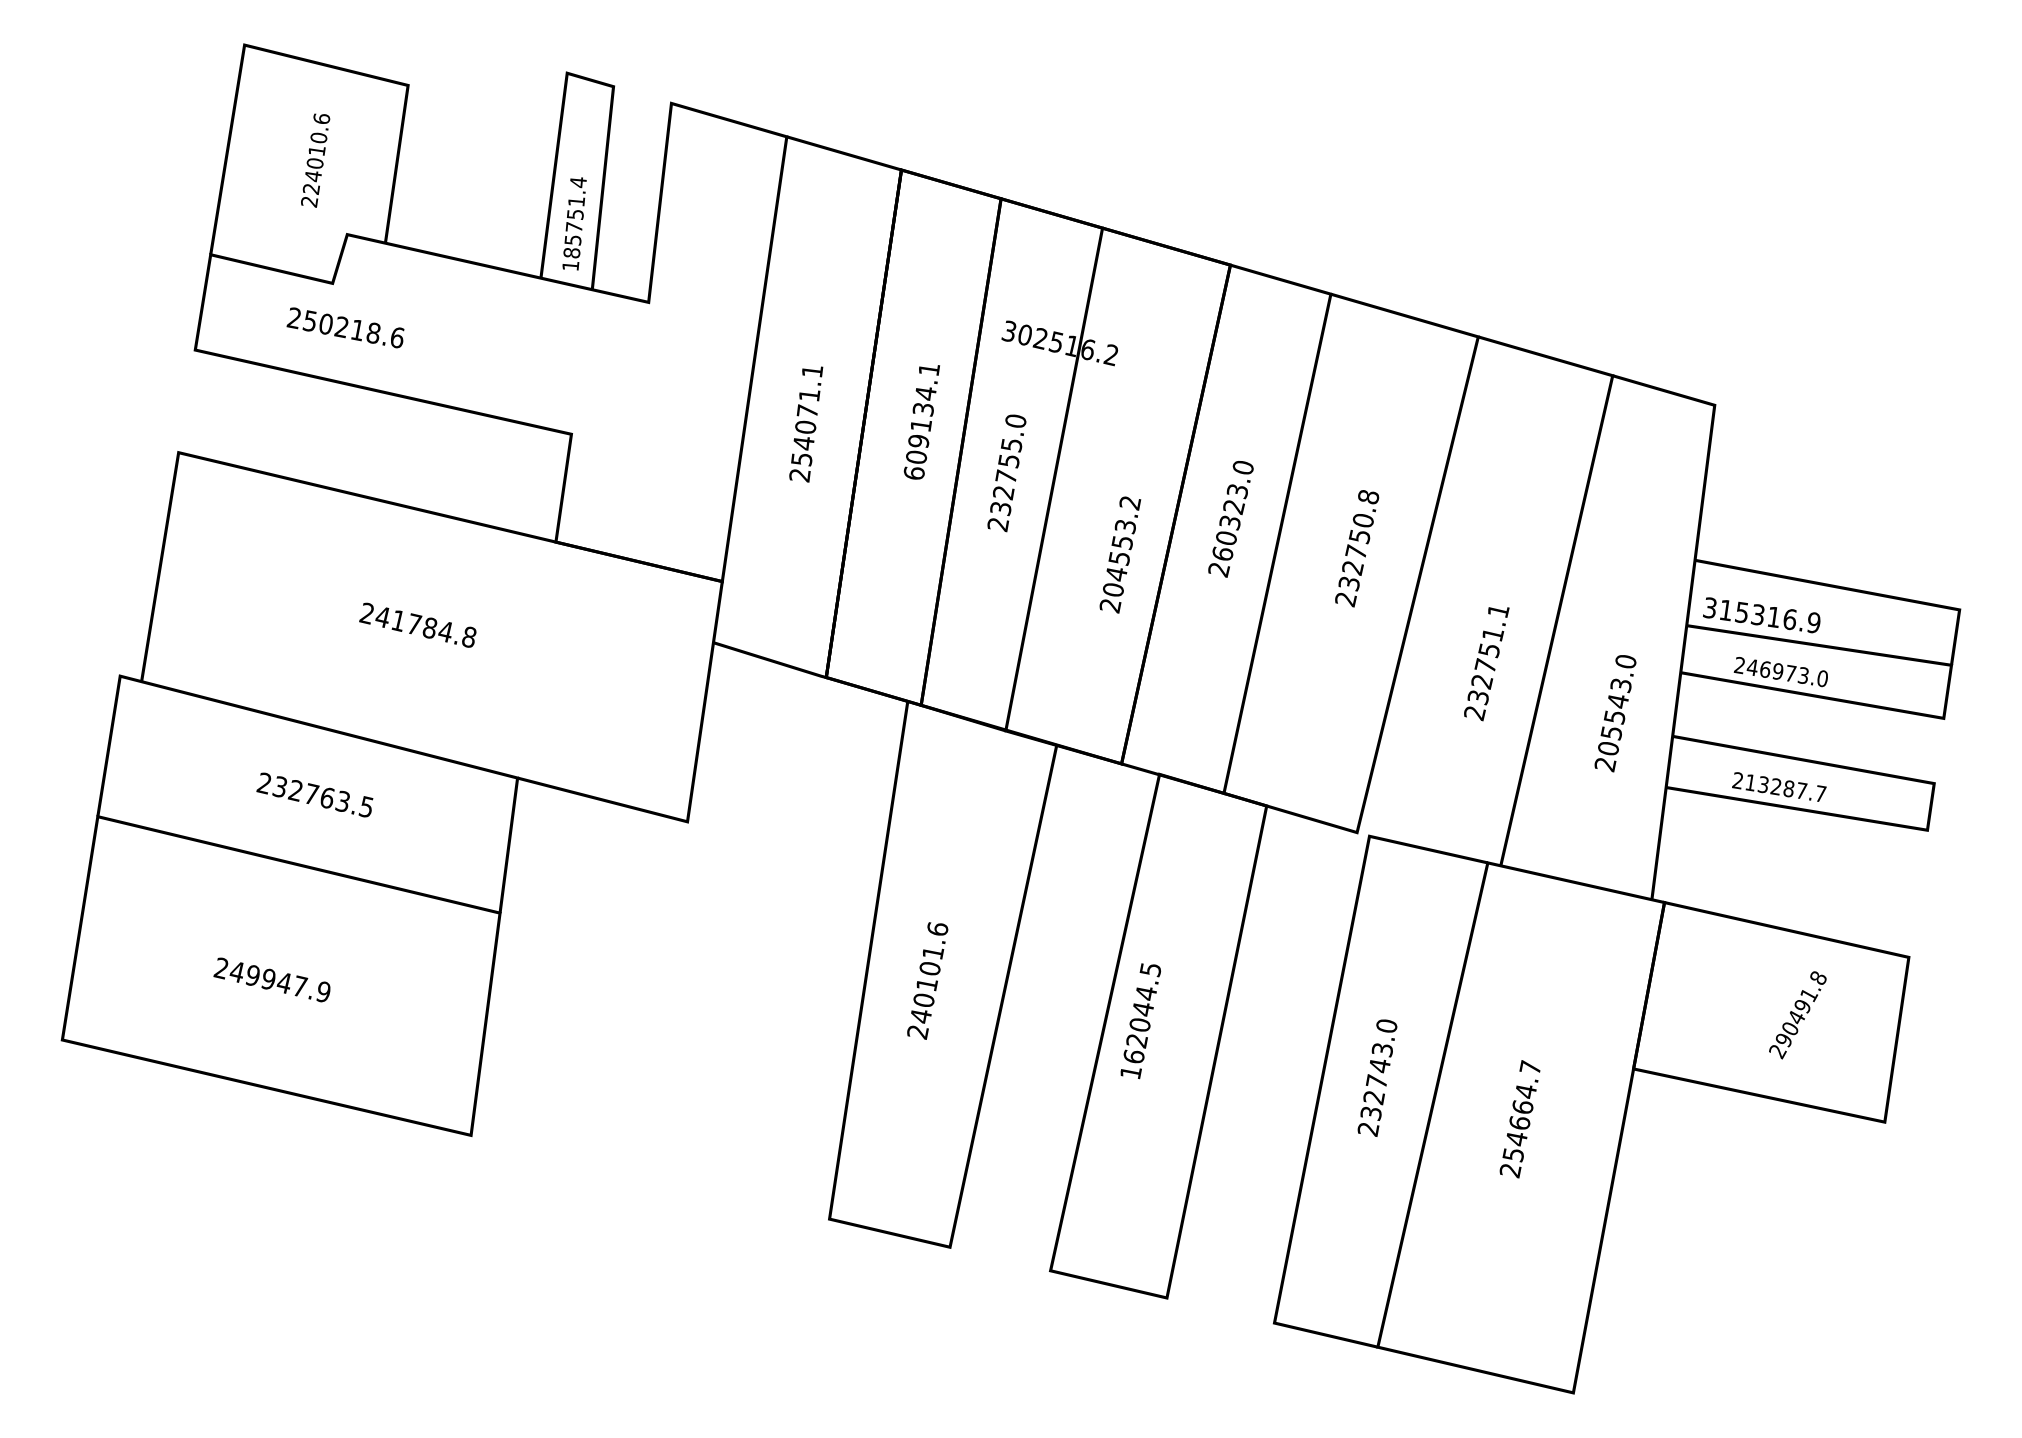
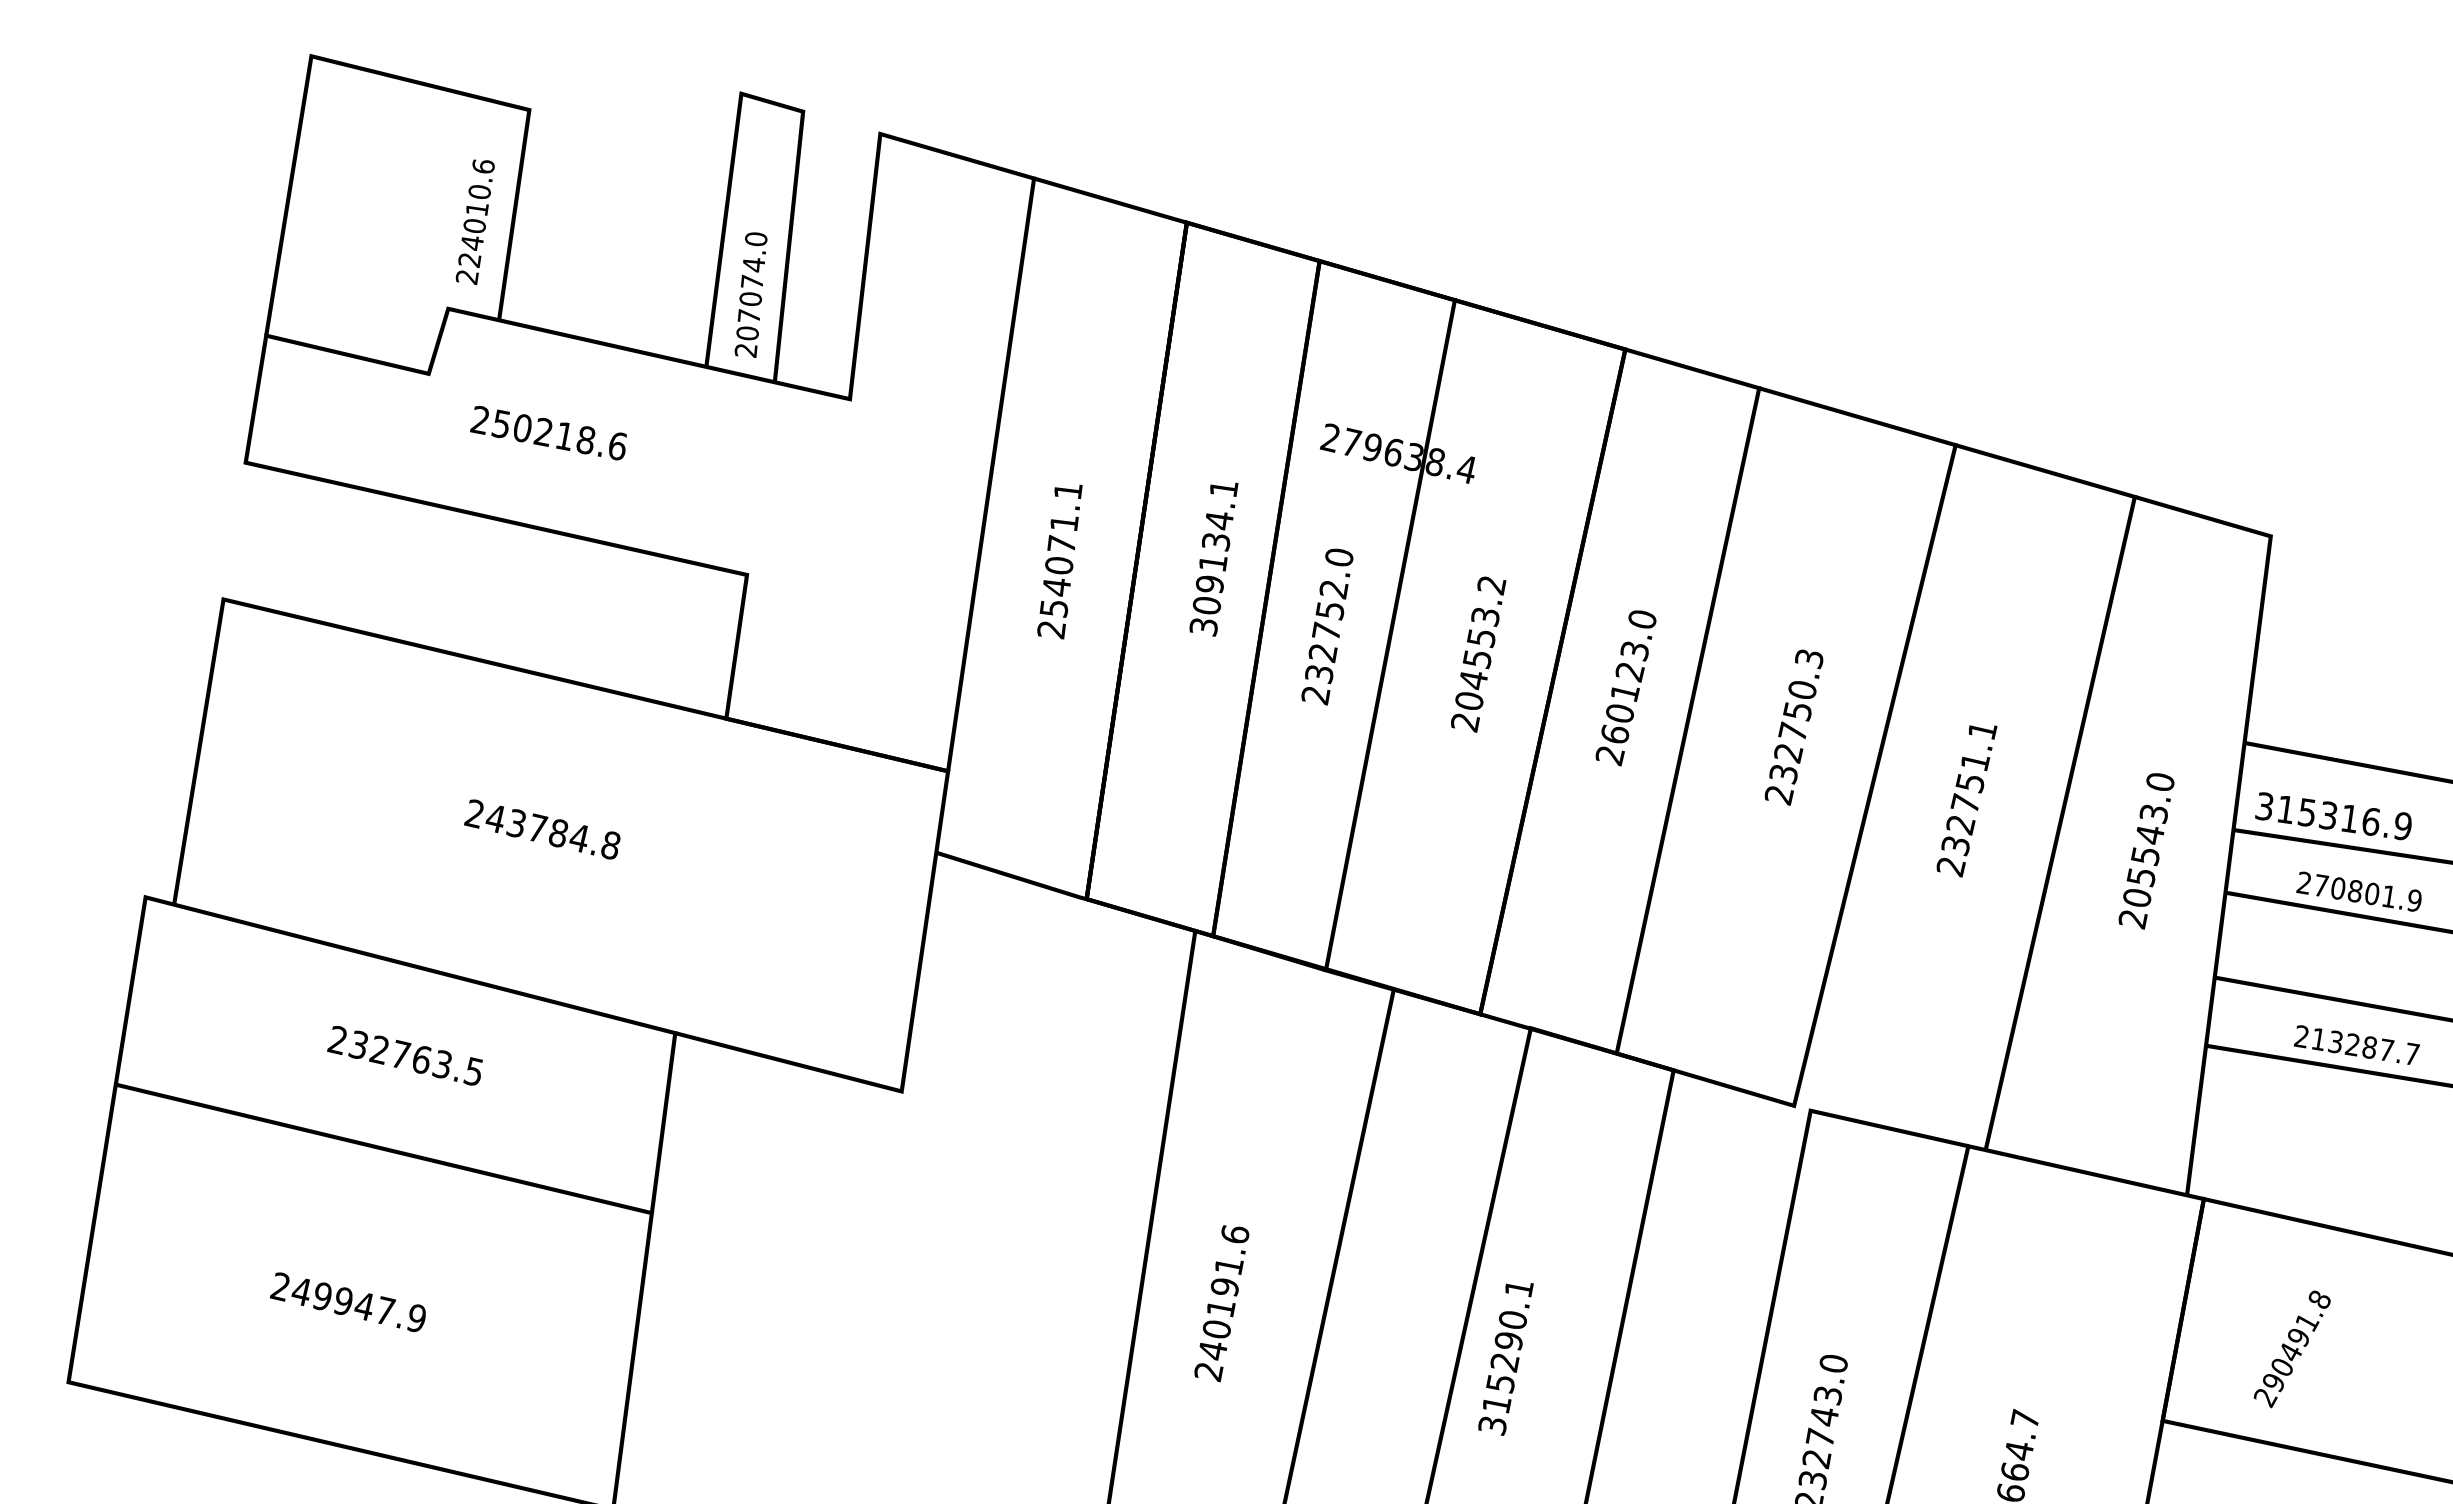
text: (315, 160) -> (475, 222), moved
text: (574, 224) -> (751, 295), 185751.4 -> 207074.0
text: (345, 327) -> (548, 432), moved
text: (1059, 343) -> (1397, 453), 302516.2 -> 279638.4
text: (1011, 445) -> (1333, 589), 232755.0 -> 232752.0
text: (913, 473) -> (1202, 627), 609134.1 -> 309134.1
text: (1368, 497) -> (1809, 659), 232750.8 -> 232750.3
text: (1230, 522) -> (1625, 692), 260323.0 -> 260123.0
text: (1120, 554) -> (1478, 653), moved
text: (397, 620) -> (515, 823), 241784.8 -> 243784.8
text: (1486, 664) -> (1966, 801), moved
text: (1786, 672) -> (2366, 892), 246973.0 -> 270801.9
text: (1615, 713) -> (2146, 851), moved
text: (929, 968) -> (1224, 1286), 240101.6 -> 240191.6
text: (1797, 1015) -> (2291, 1349), moved
text: (1140, 1021) -> (1505, 1357), 162044.5 -> 315290.1

